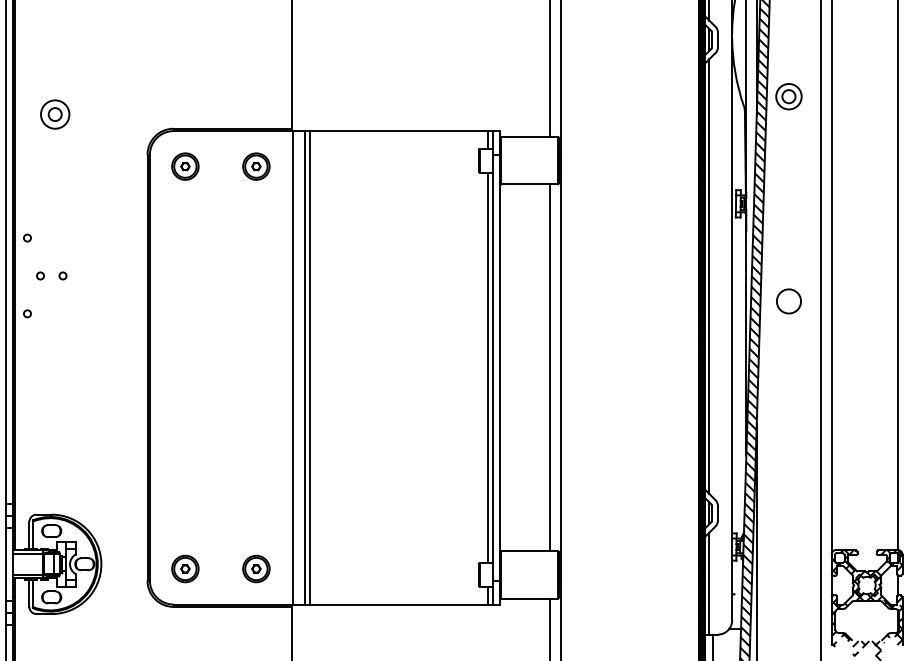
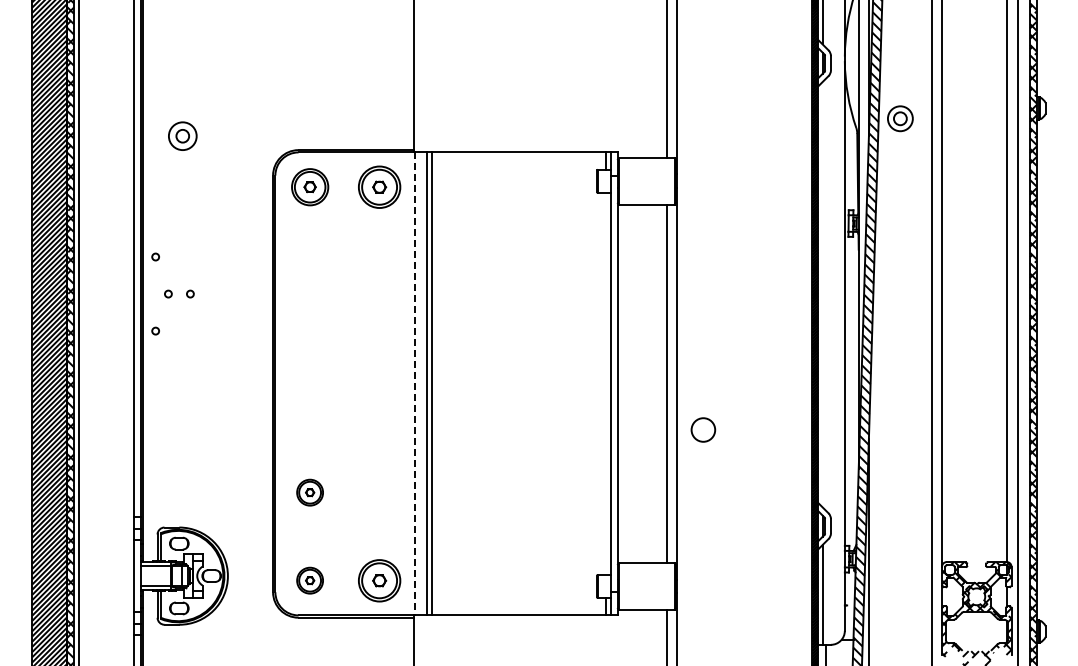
part: (184, 165) -> (309, 186), size x1.4
part: (256, 165) -> (379, 186), size x1.6
line: (709, 276) -> (822, 294), removed
circle: (789, 300) -> (703, 429), moved
line: (488, 367) -> (606, 383), removed
line: (293, 368) -> (415, 384), solid -> dashed
part: (184, 478) -> (309, 492), added
part: (256, 568) -> (379, 580), size x1.6

